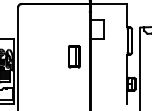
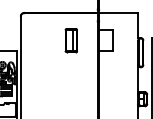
part: (74, 56) -> (71, 40), moved

